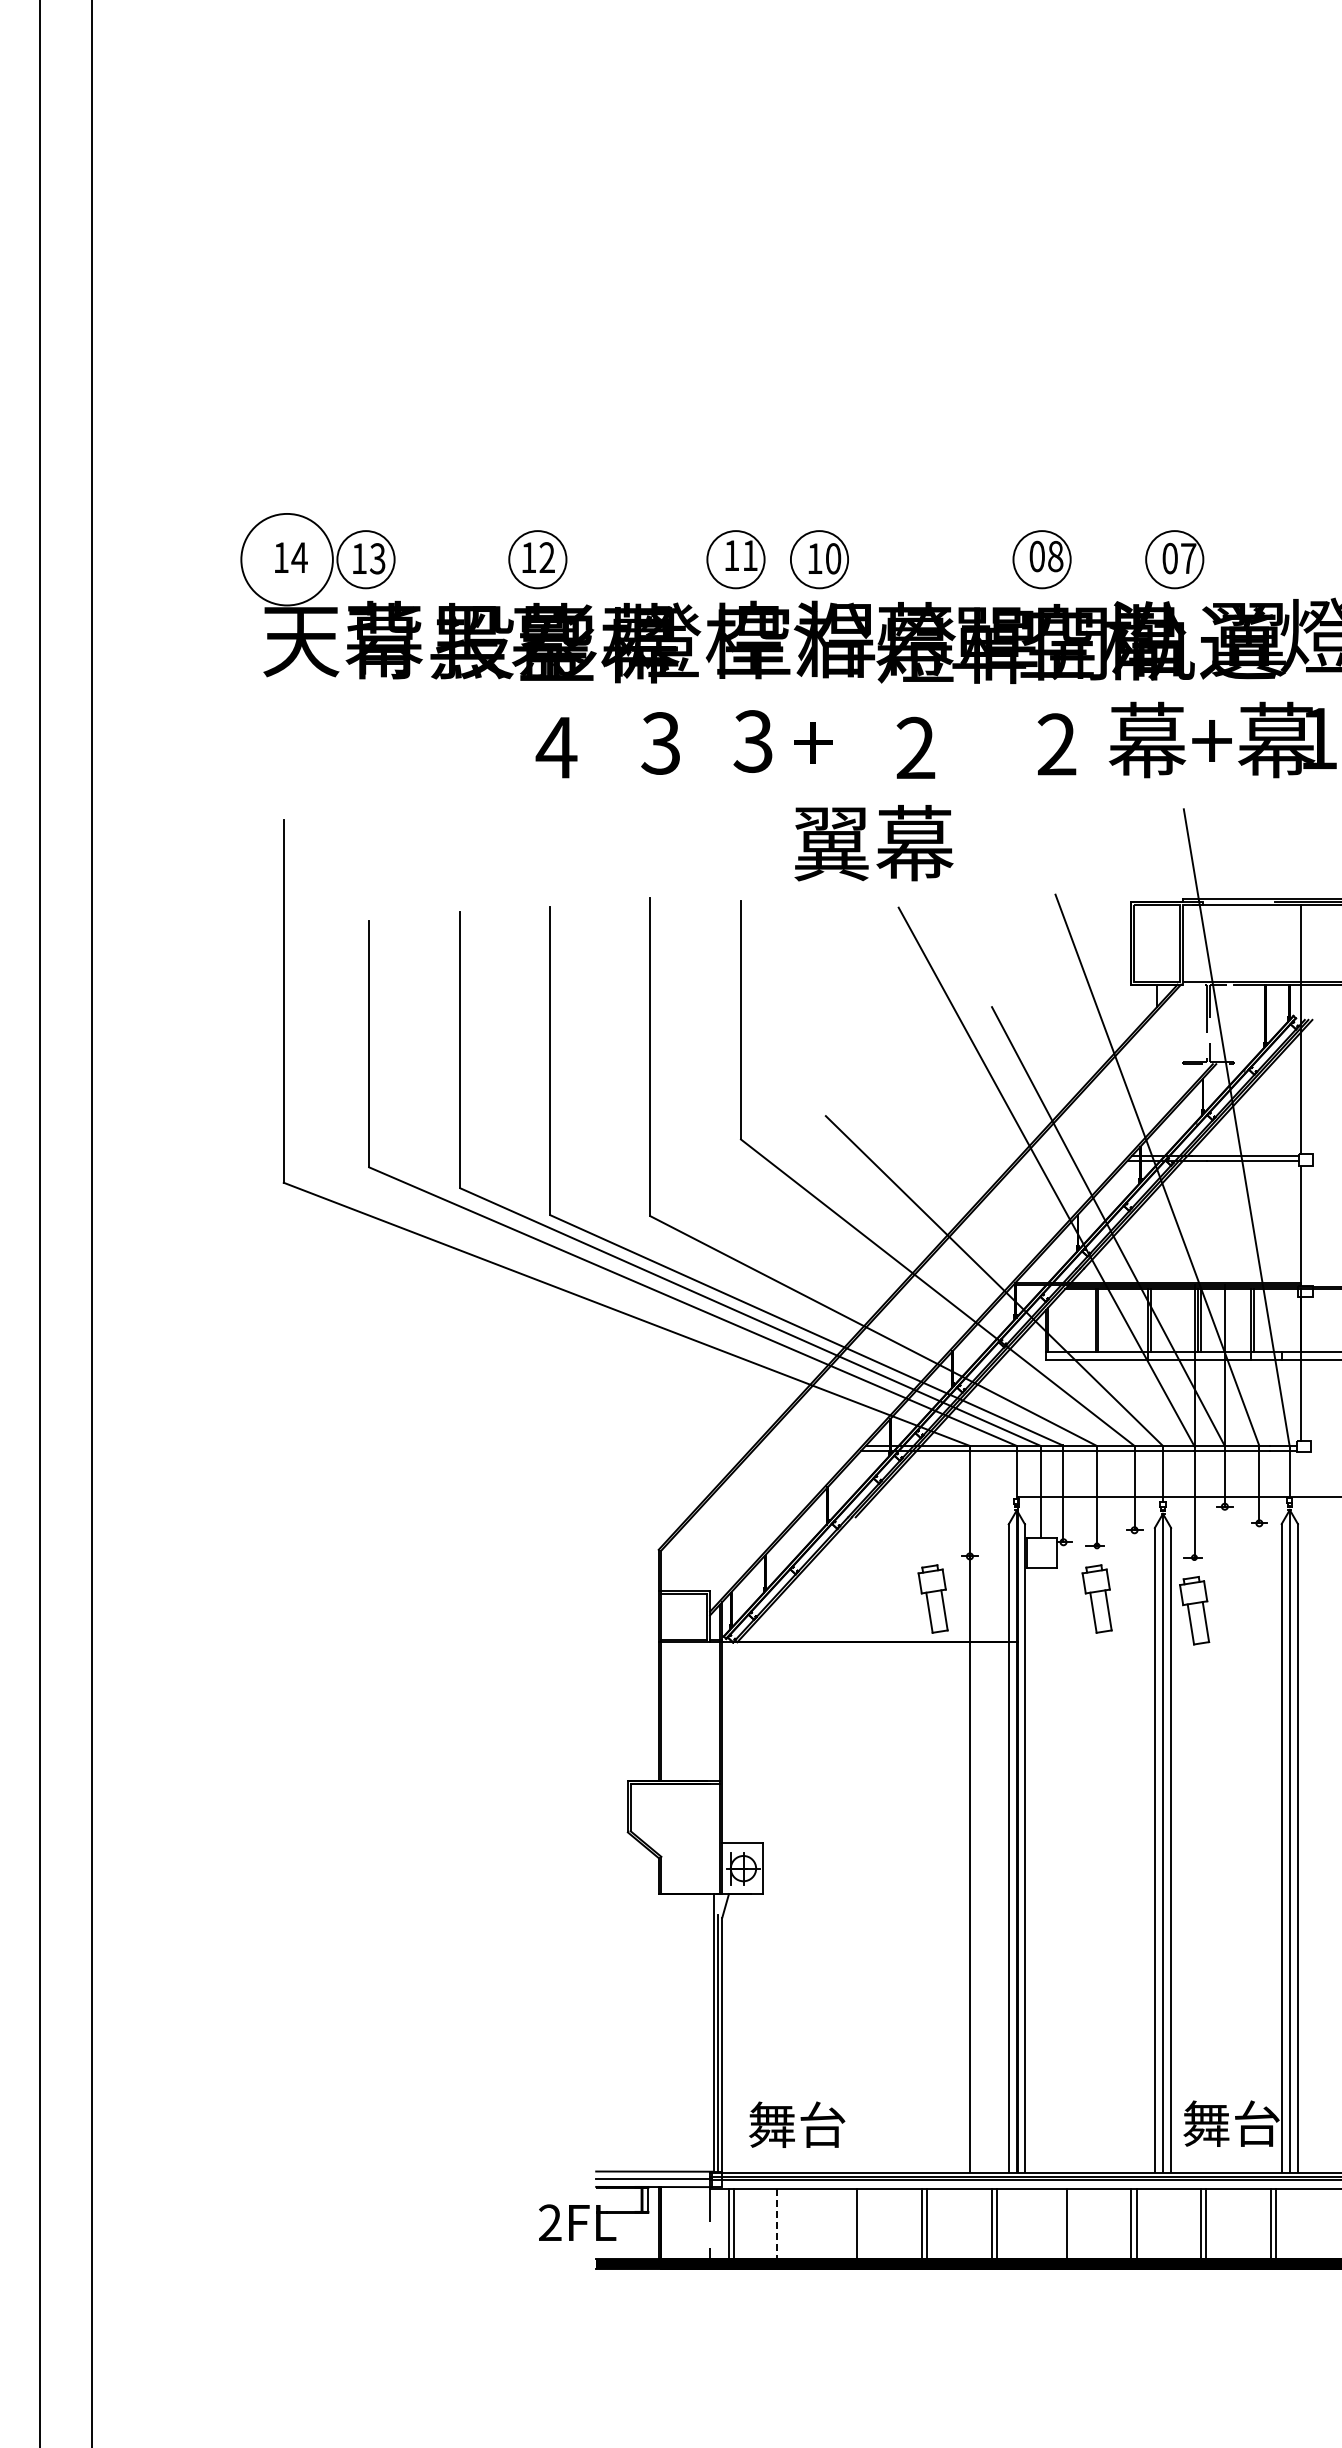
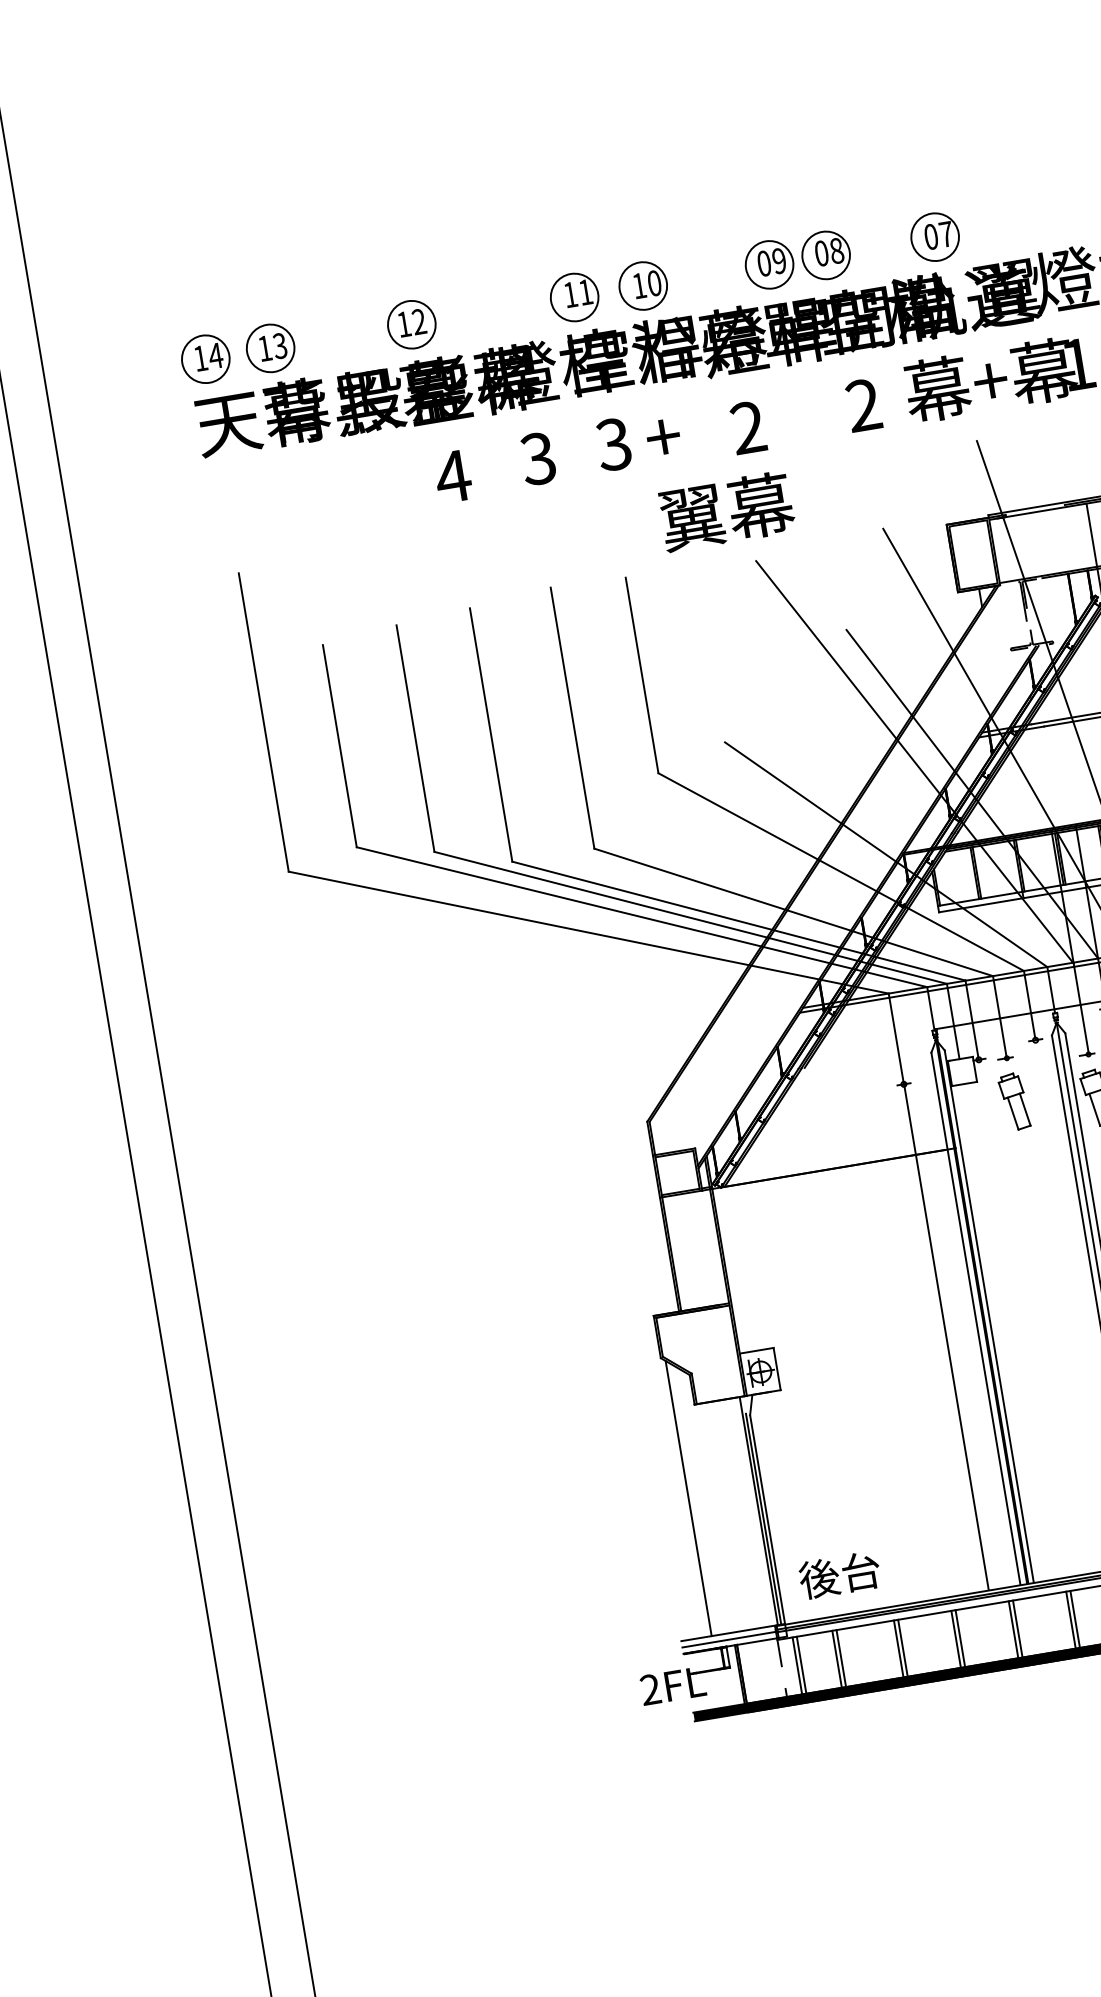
circle: (286, 559) -> (205, 359), size x0.62
part: (972, 559) -> (768, 264), added
part: (932, 1598) -> (878, 1124), removed
line: (633, 2003) -> (688, 1497), added
text: (771, 2124) -> (818, 1578), 舞台 -> 後台
line: (776, 2223) -> (836, 1659), dashed -> solid
line: (782, 2223) -> (841, 1658), added
line: (851, 2223) -> (898, 1648), added
line: (1061, 2223) -> (1070, 1619), added

